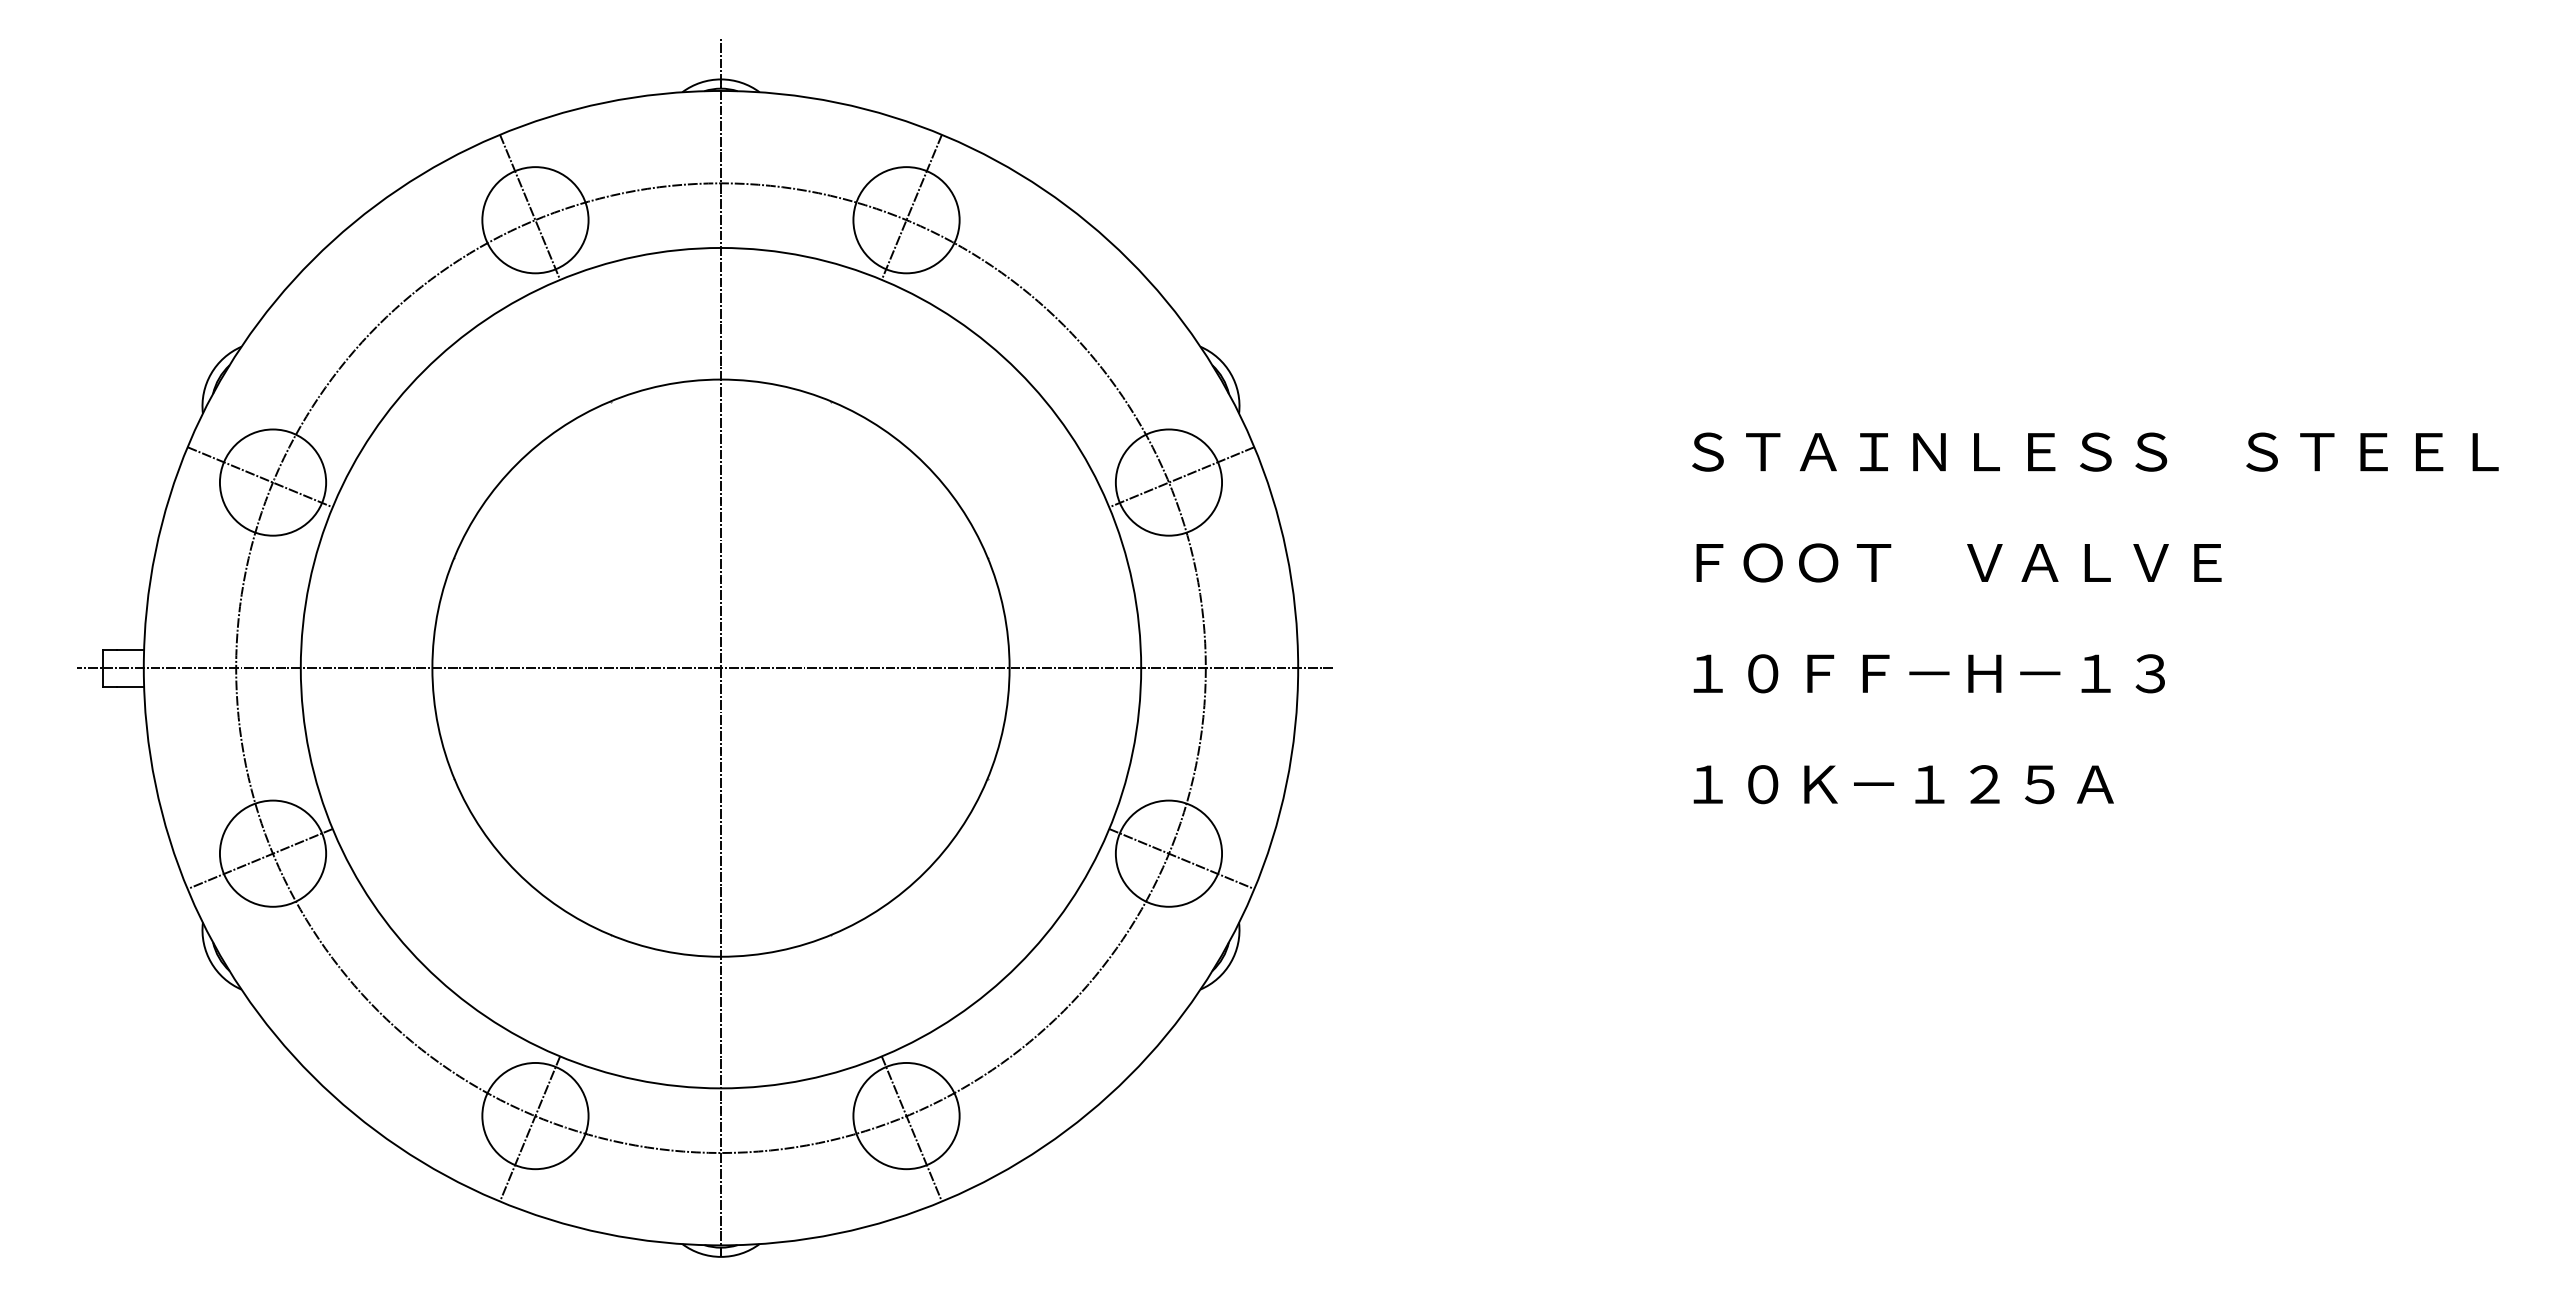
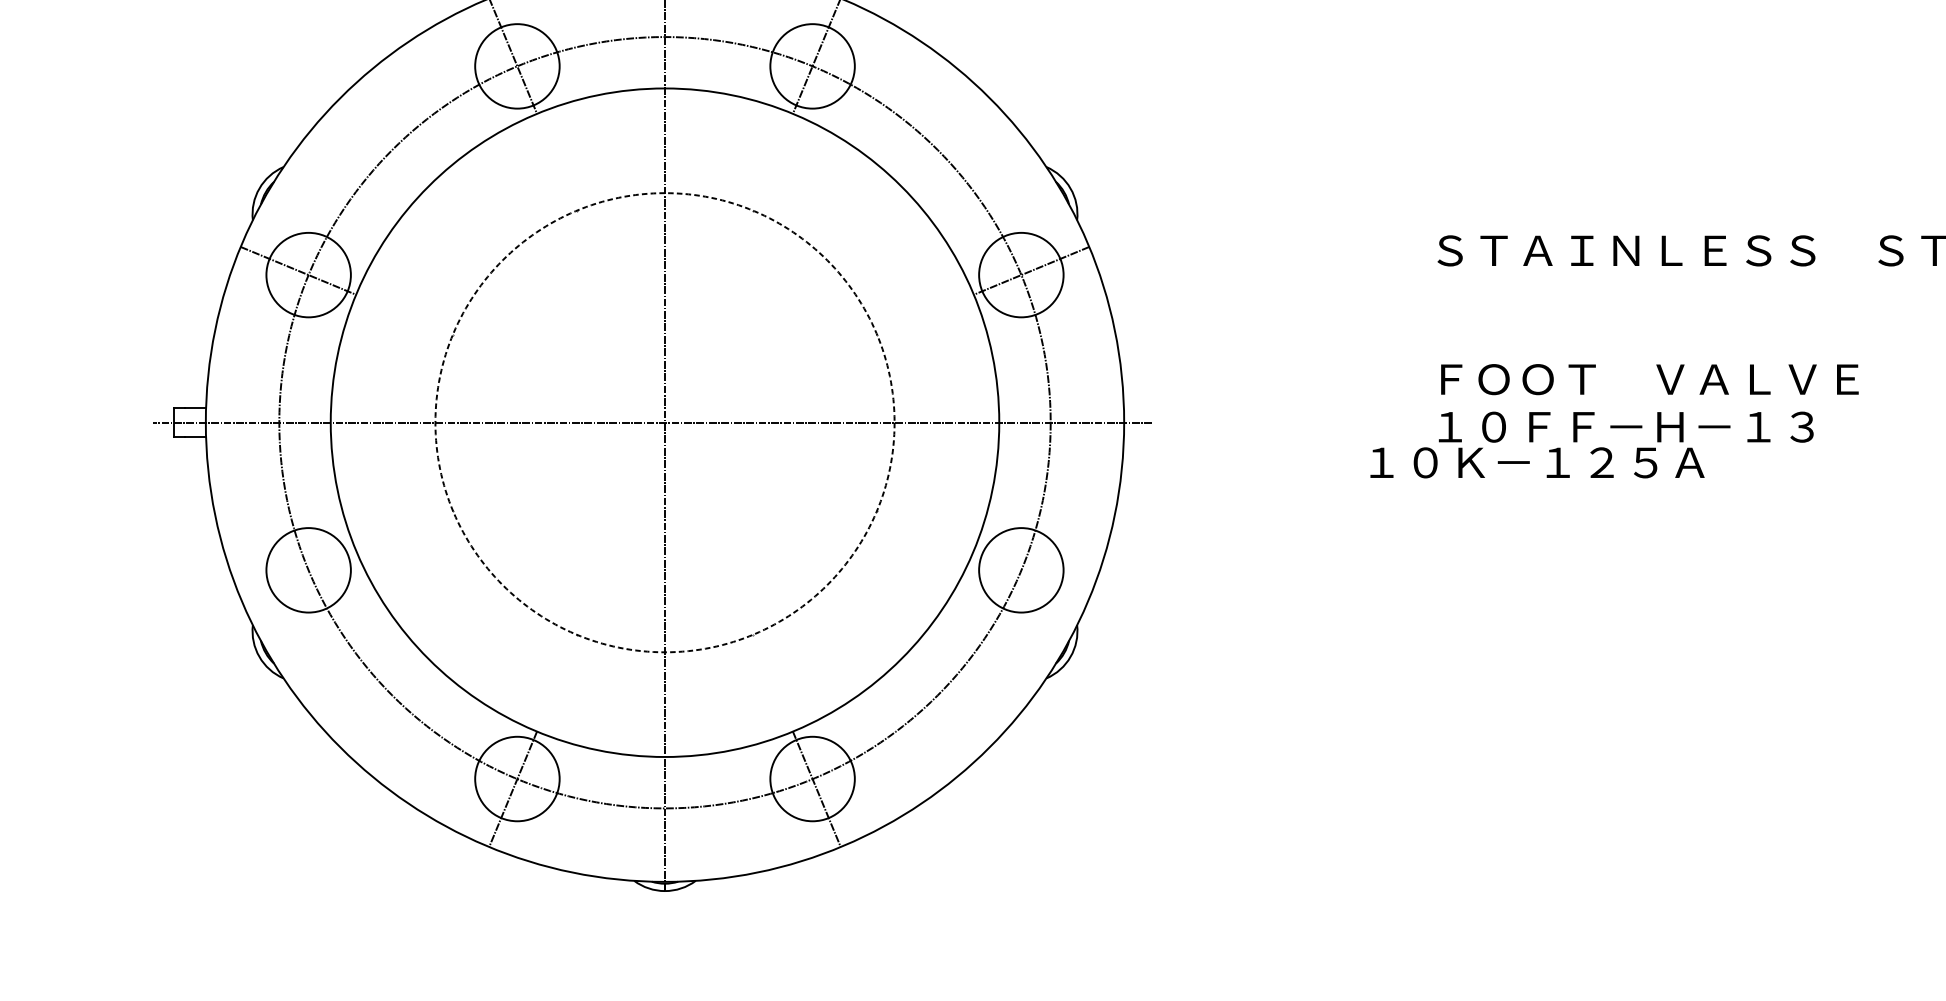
text: (1958, 562) -> (1649, 379), moved
circle: (720, 667) -> (664, 422), solid -> dashed
text: (1903, 784) -> (1537, 462), moved
line: (260, 858) -> (298, 574), removed
line: (1181, 858) -> (1031, 574), removed

